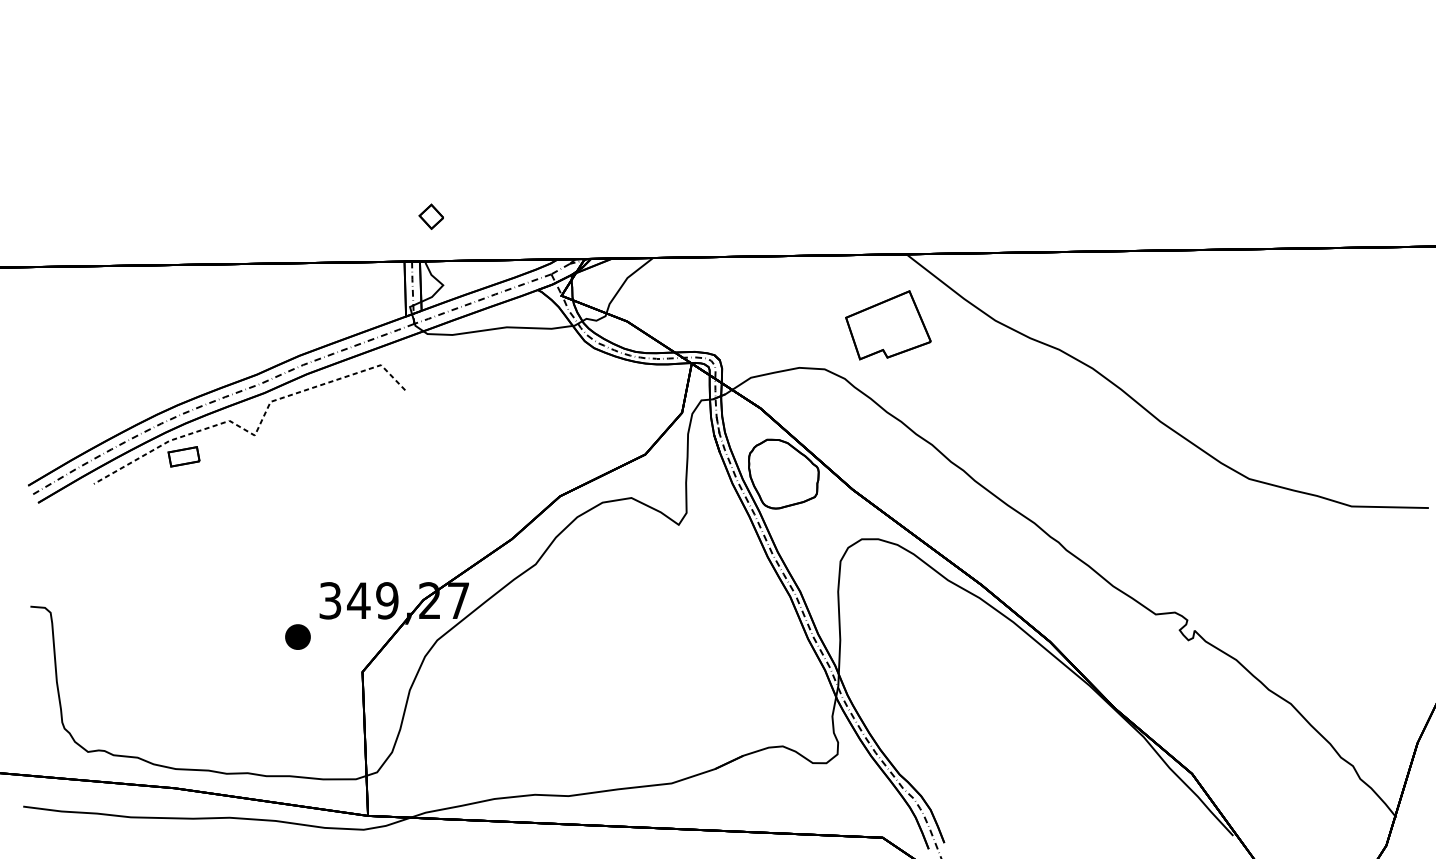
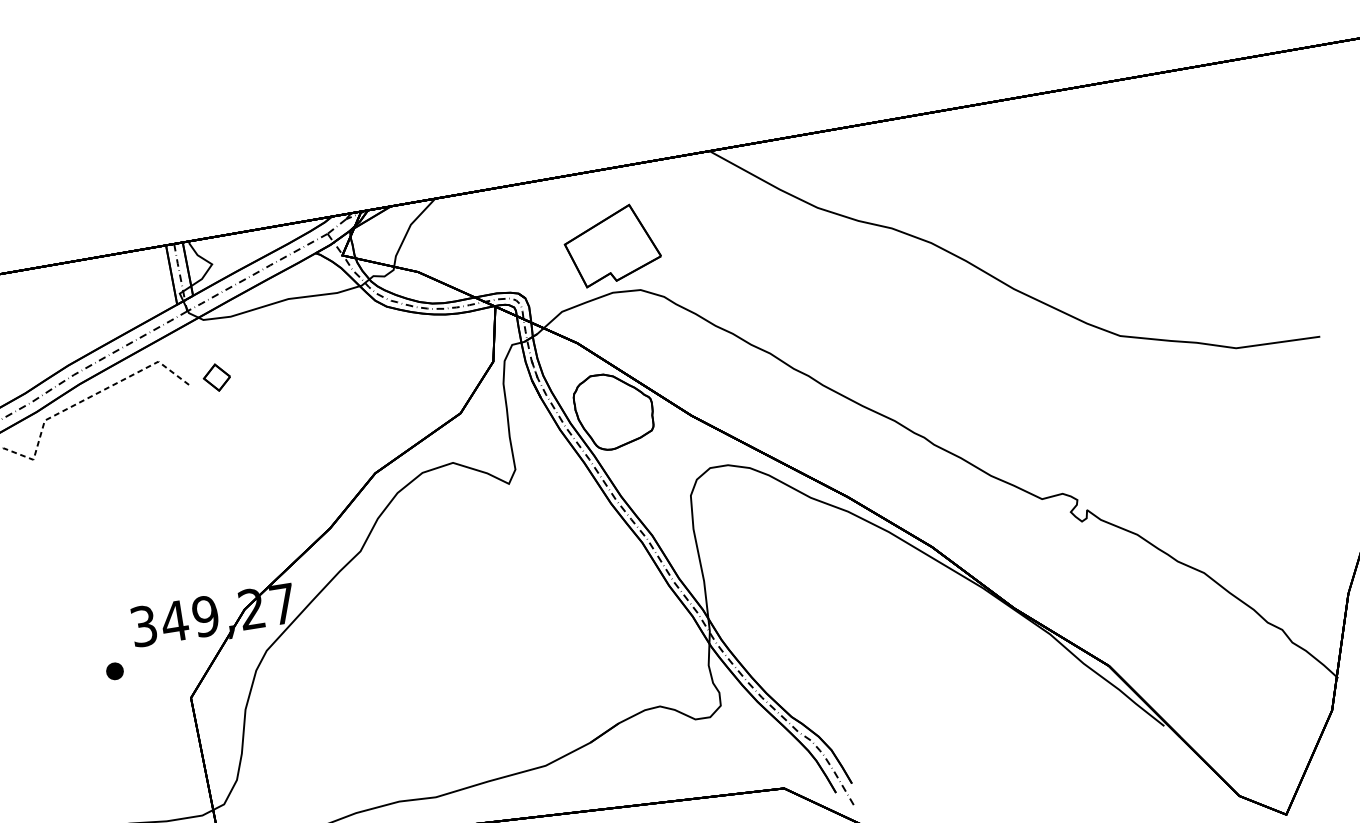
part: (430, 216) -> (215, 377), moved
part: (888, 325) -> (612, 245), moved
part: (297, 637) -> (114, 671), size x0.62

